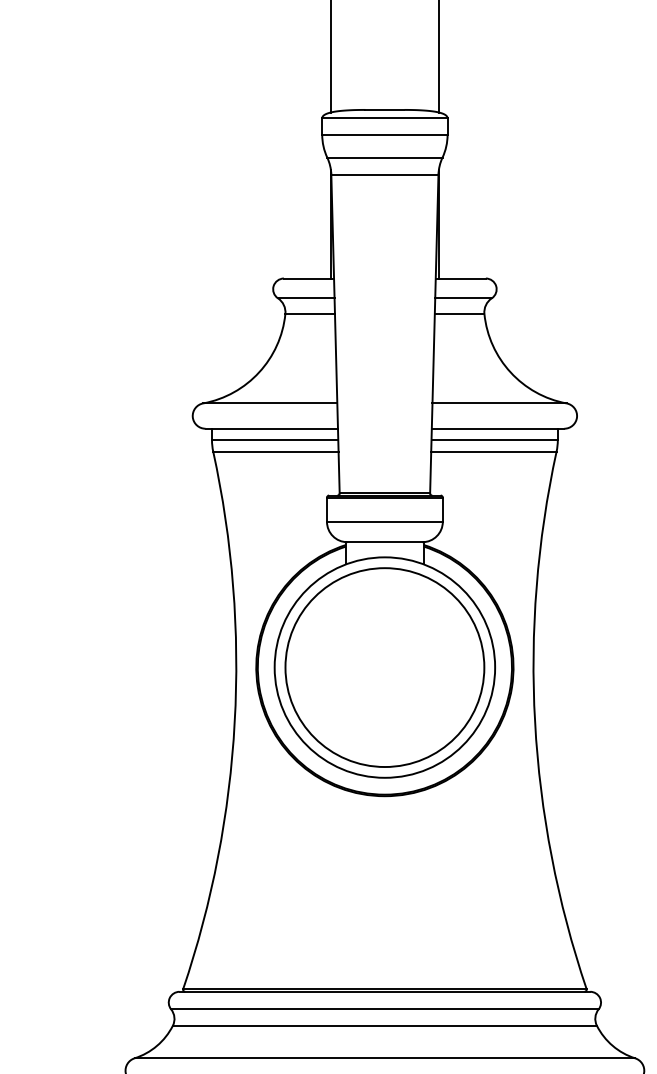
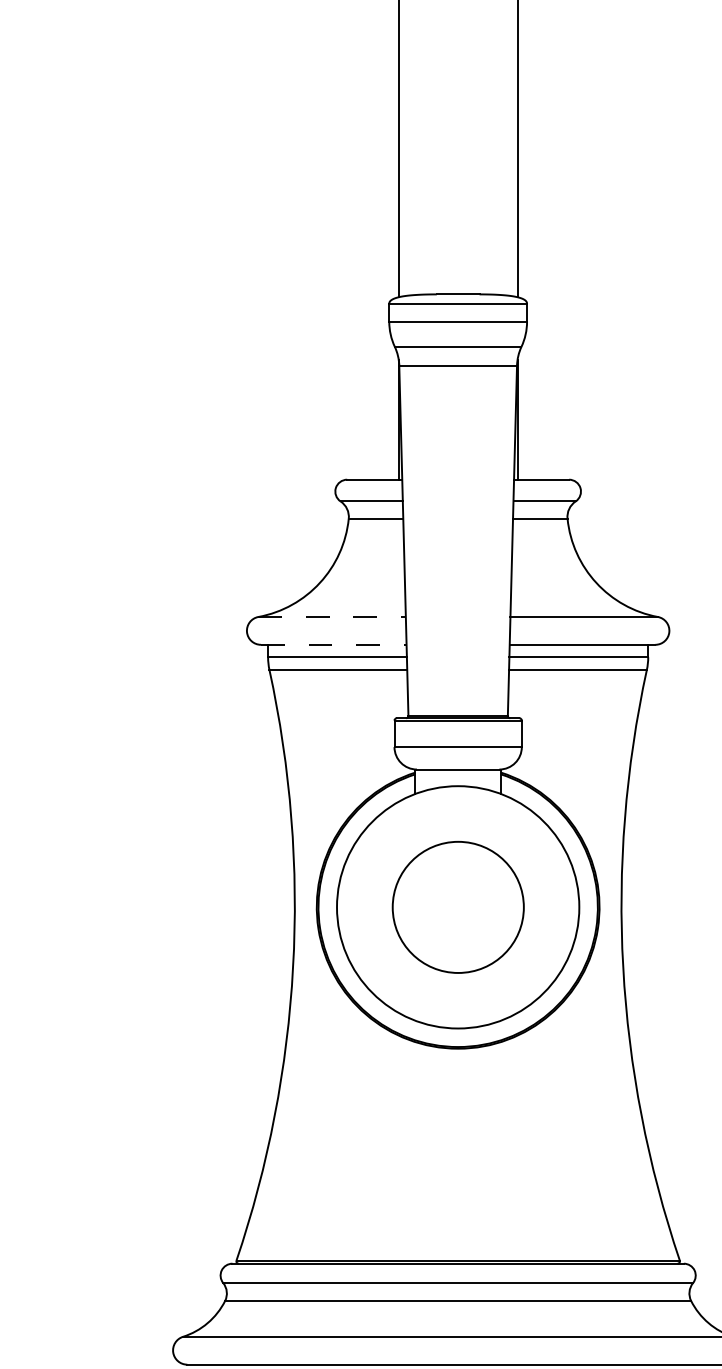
line: (270, 403) -> (332, 617), solid -> dashed
line: (271, 428) -> (333, 644), solid -> dashed
circle: (385, 667) -> (458, 907), size x0.6

